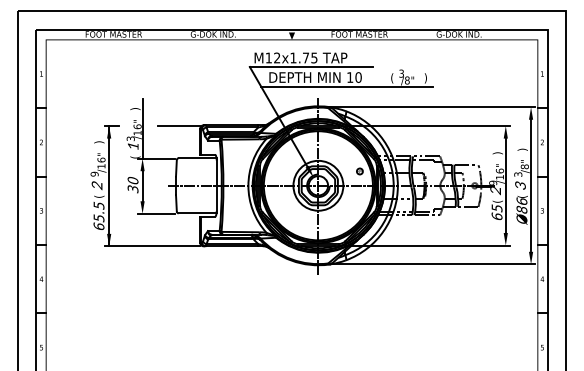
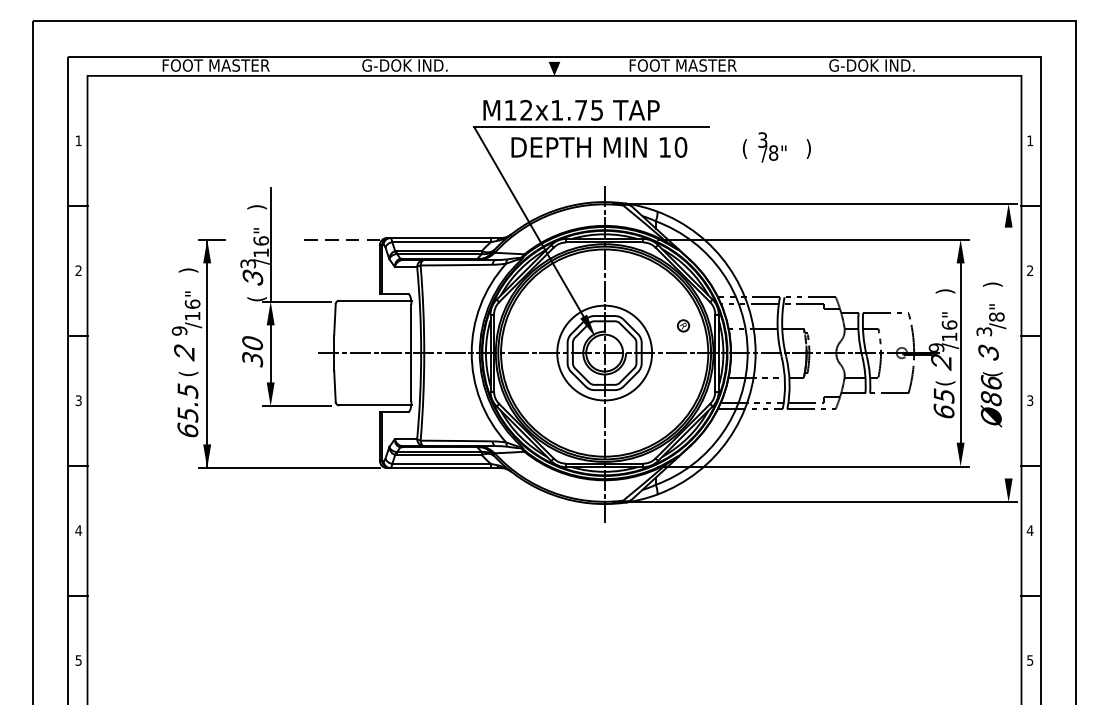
line: (346, 87) -> (658, 166), removed
line: (179, 126) -> (340, 240), solid -> dashed
text: (132, 146) -> (251, 278), 1 -> 3
line: (531, 185) -> (1009, 352), removed

